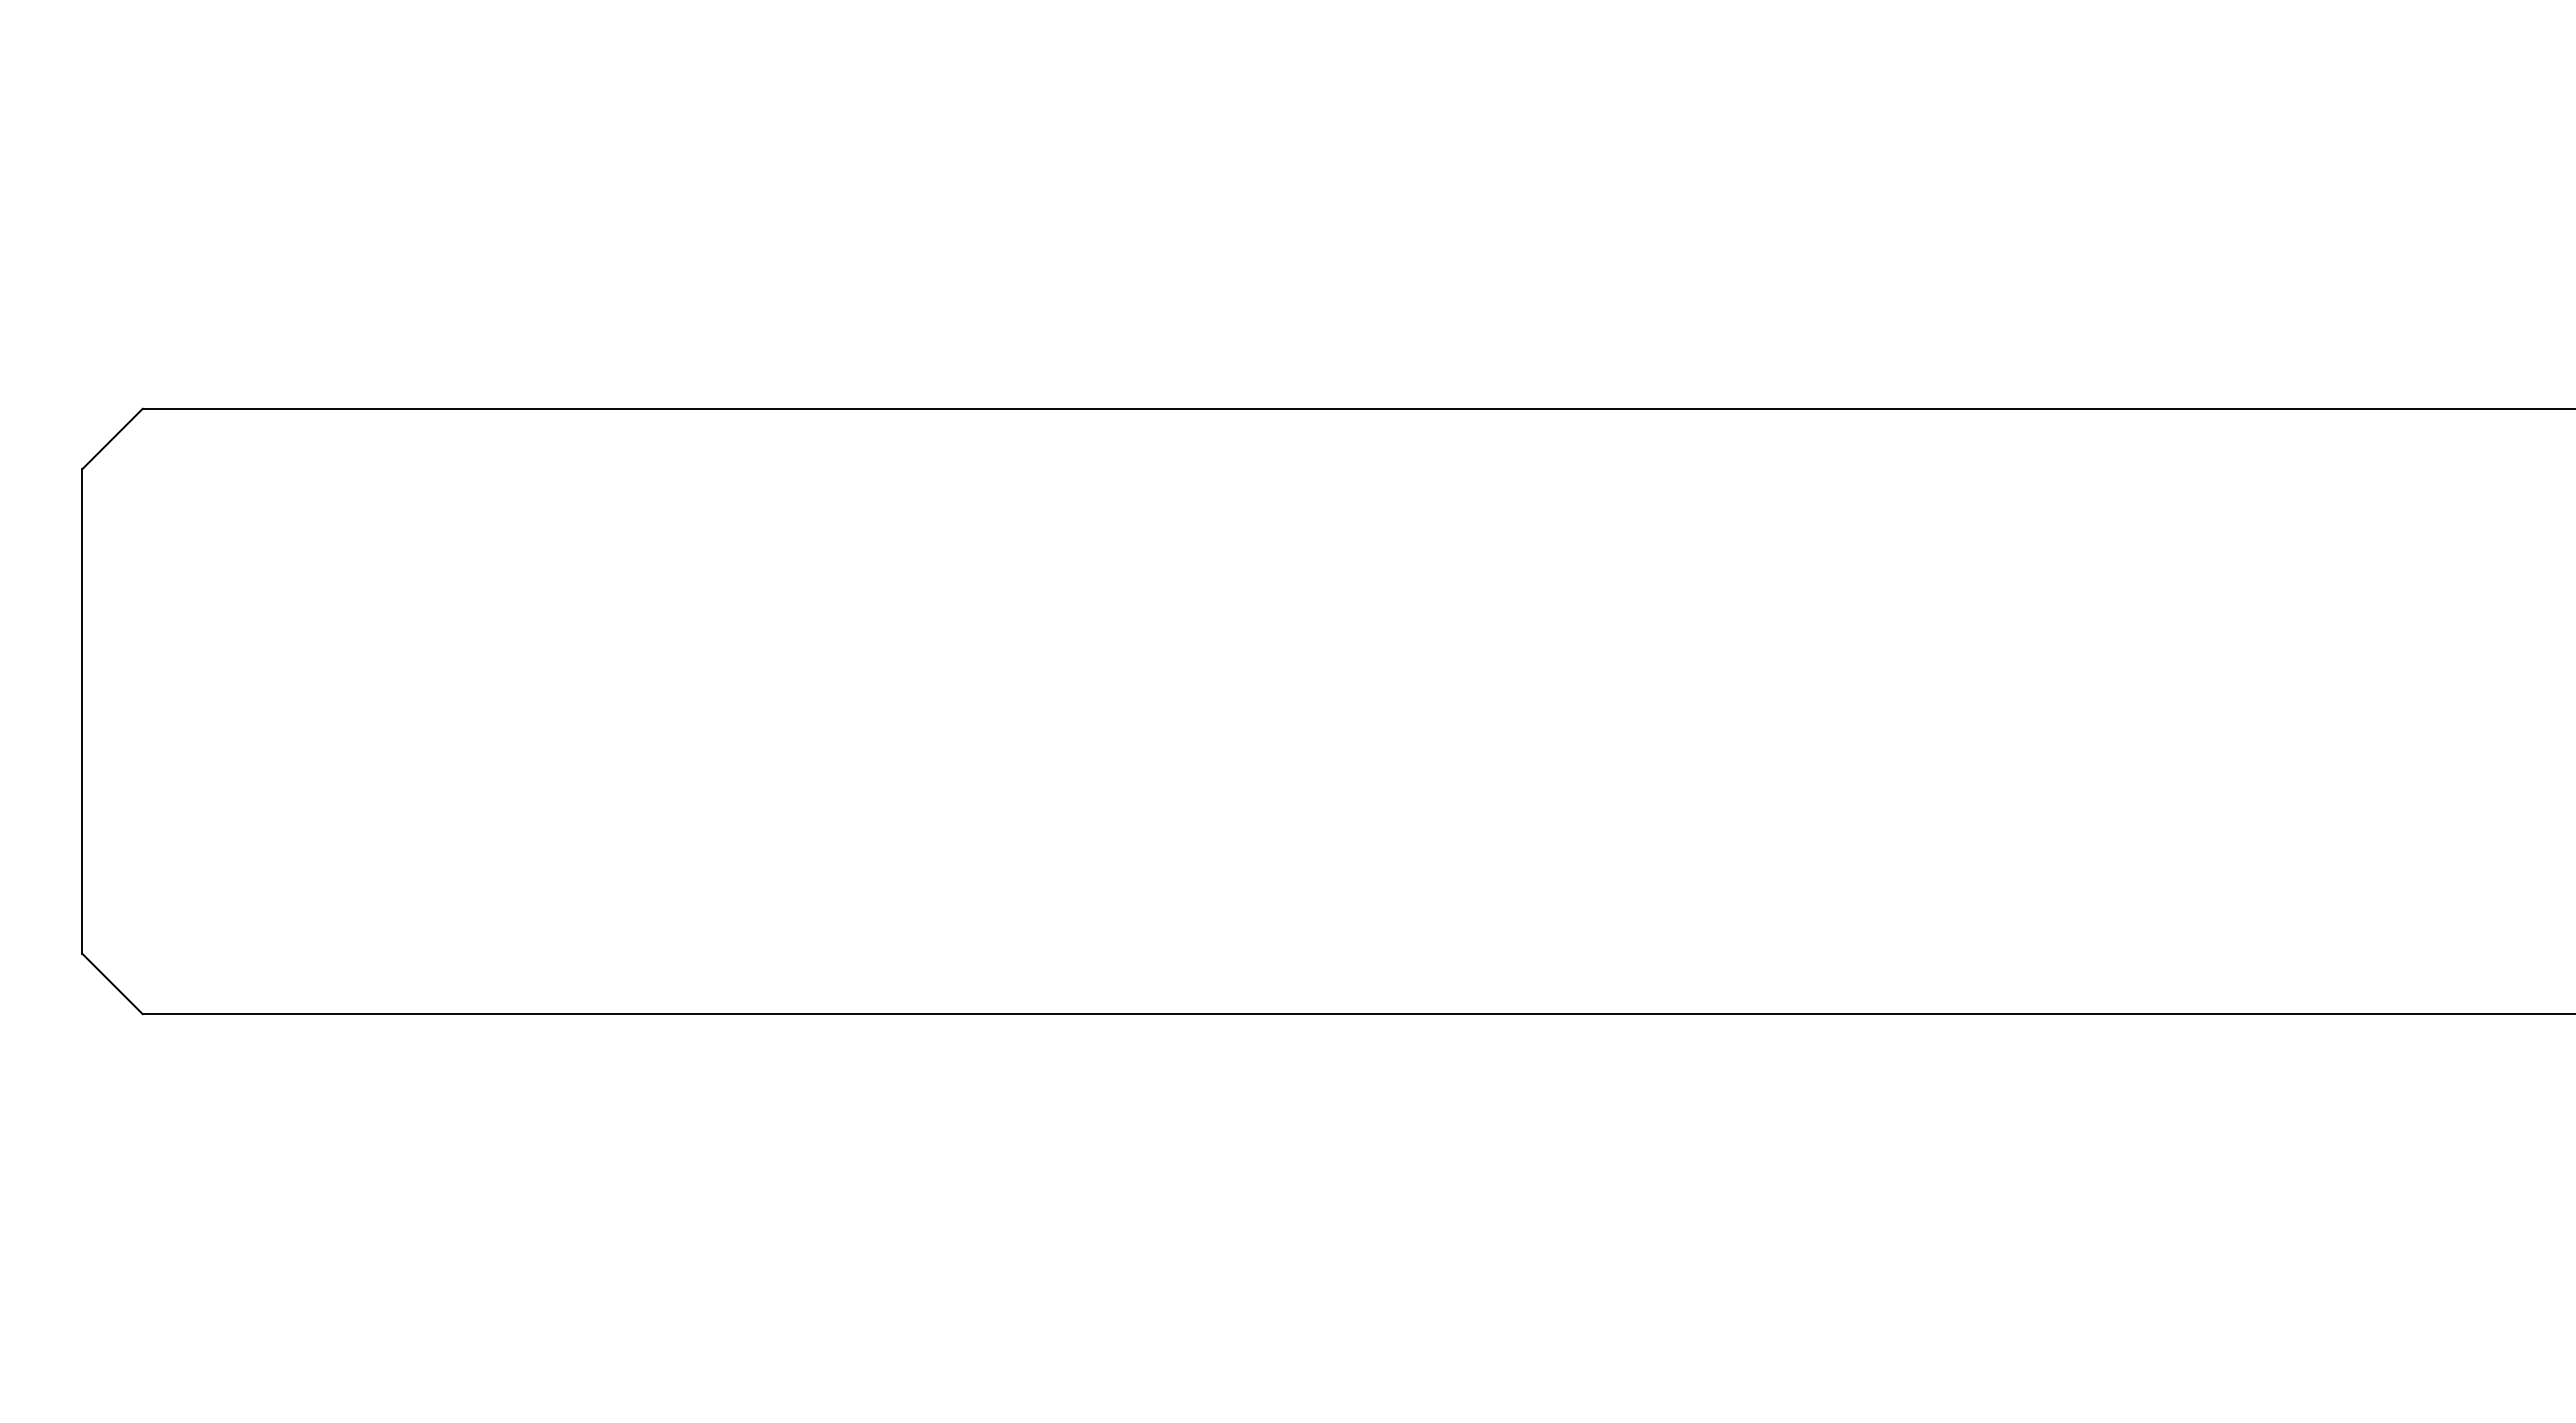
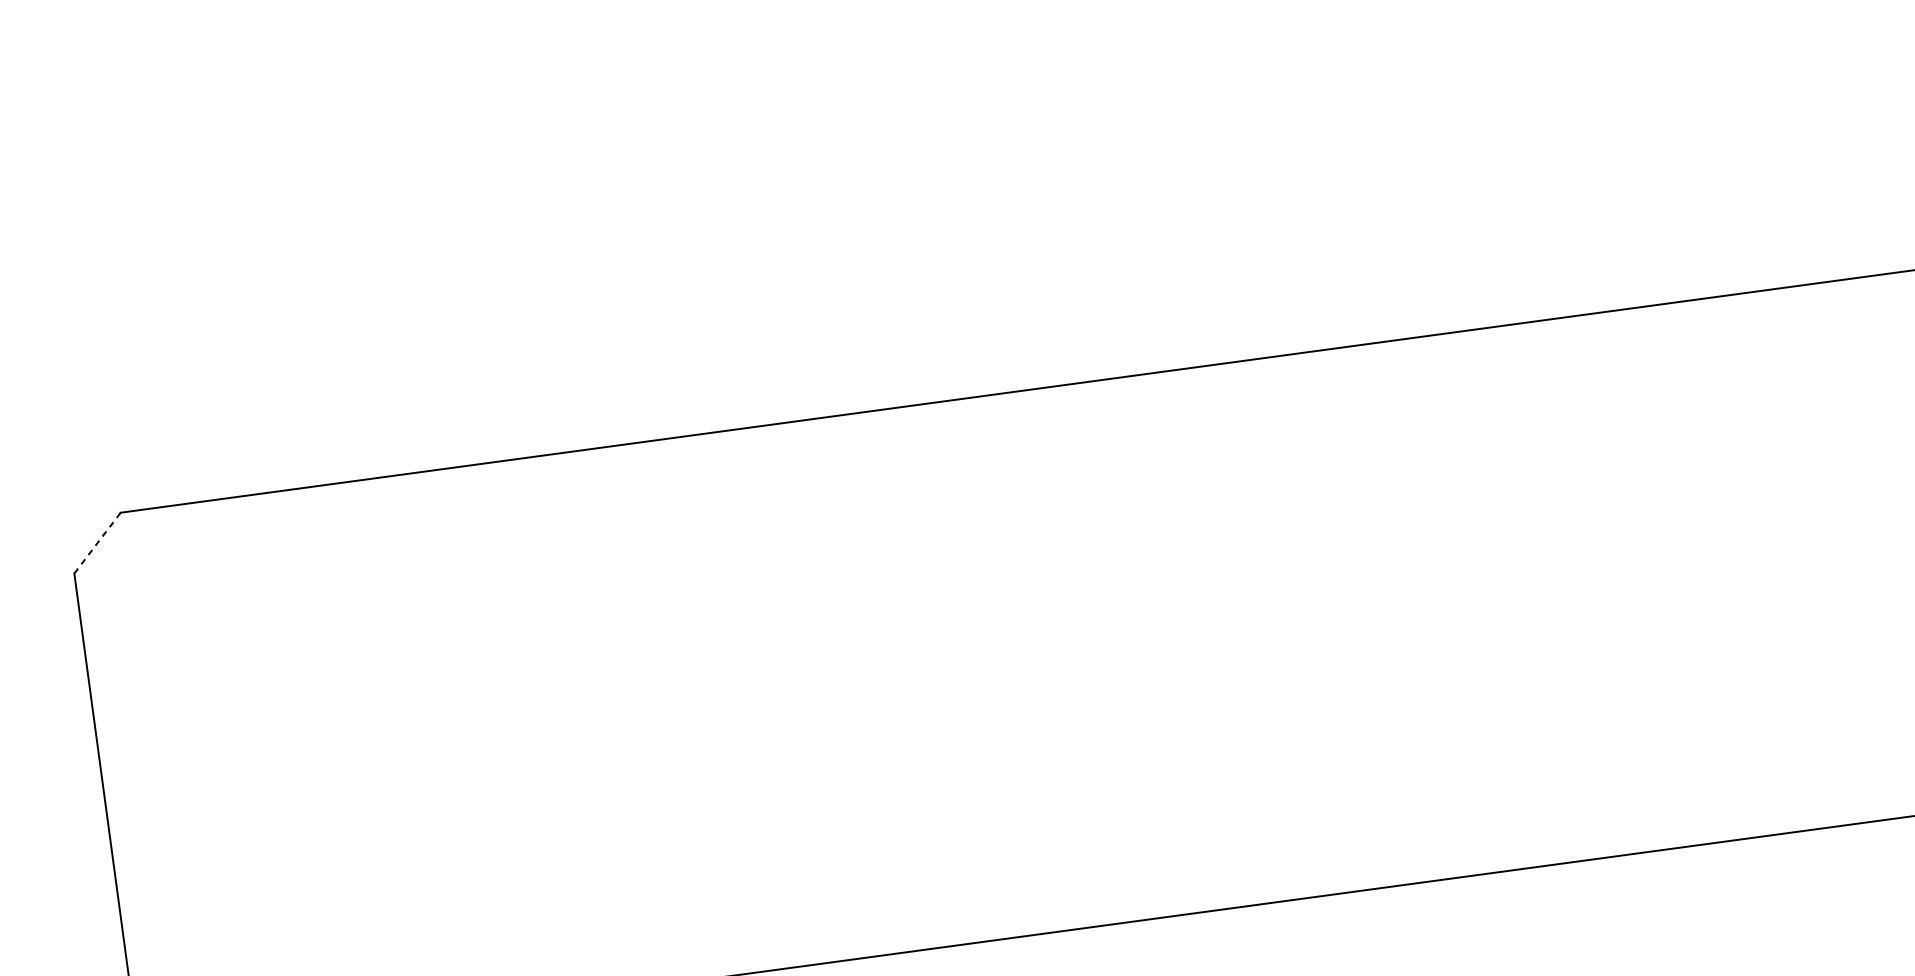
line: (112, 439) -> (97, 543), solid -> dashed

